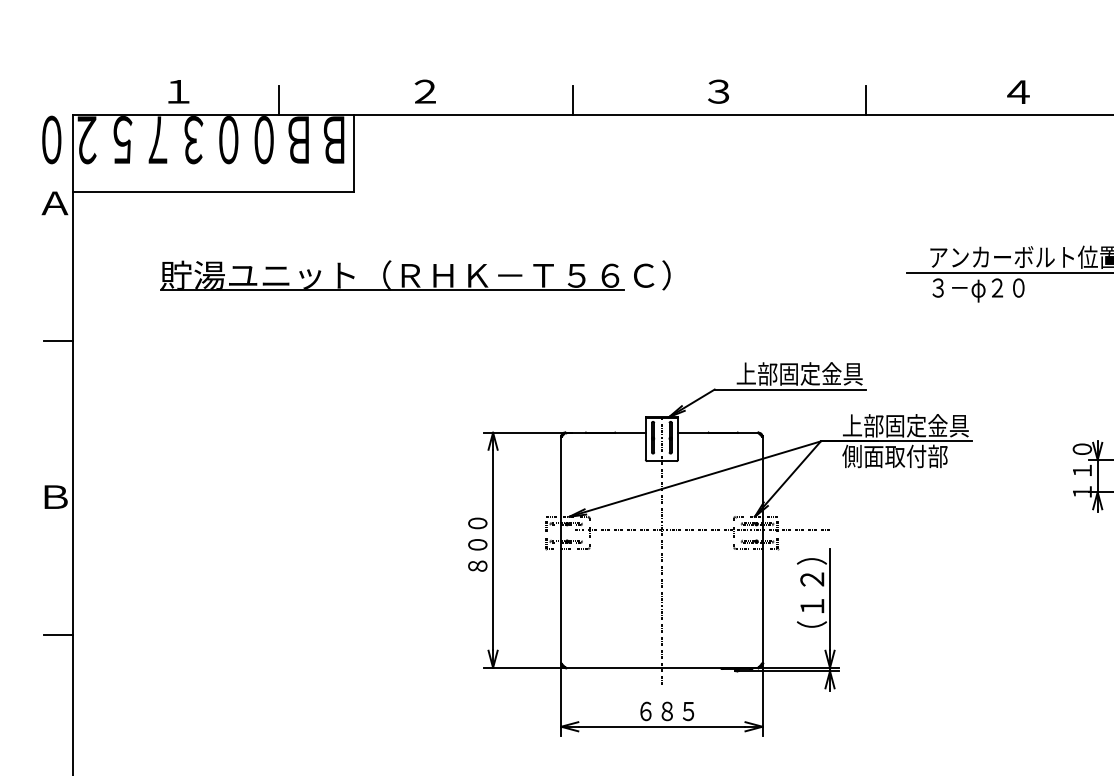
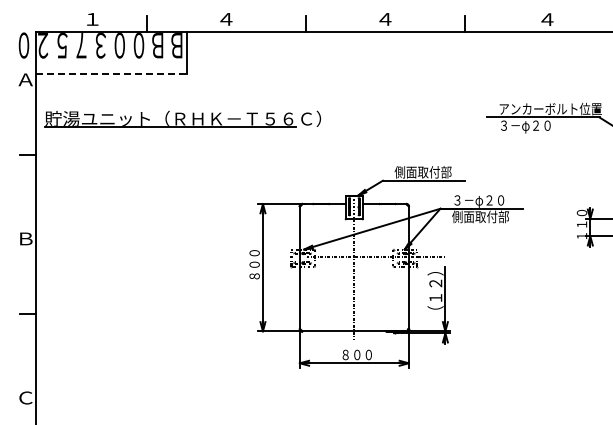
text: (425, 90) -> (226, 18), ２ -> ４
text: (719, 90) -> (385, 18), ３ -> ４
line: (213, 191) -> (111, 73), solid -> dashed
part: (414, 274) -> (182, 118), moved
text: (798, 372) -> (428, 171), 上部固定金具 -> 側面取付部
text: (905, 426) -> (486, 200), 上部固定金具 -> ３－φ２０
text: (665, 710) -> (356, 354), ６８５ -> ８００

